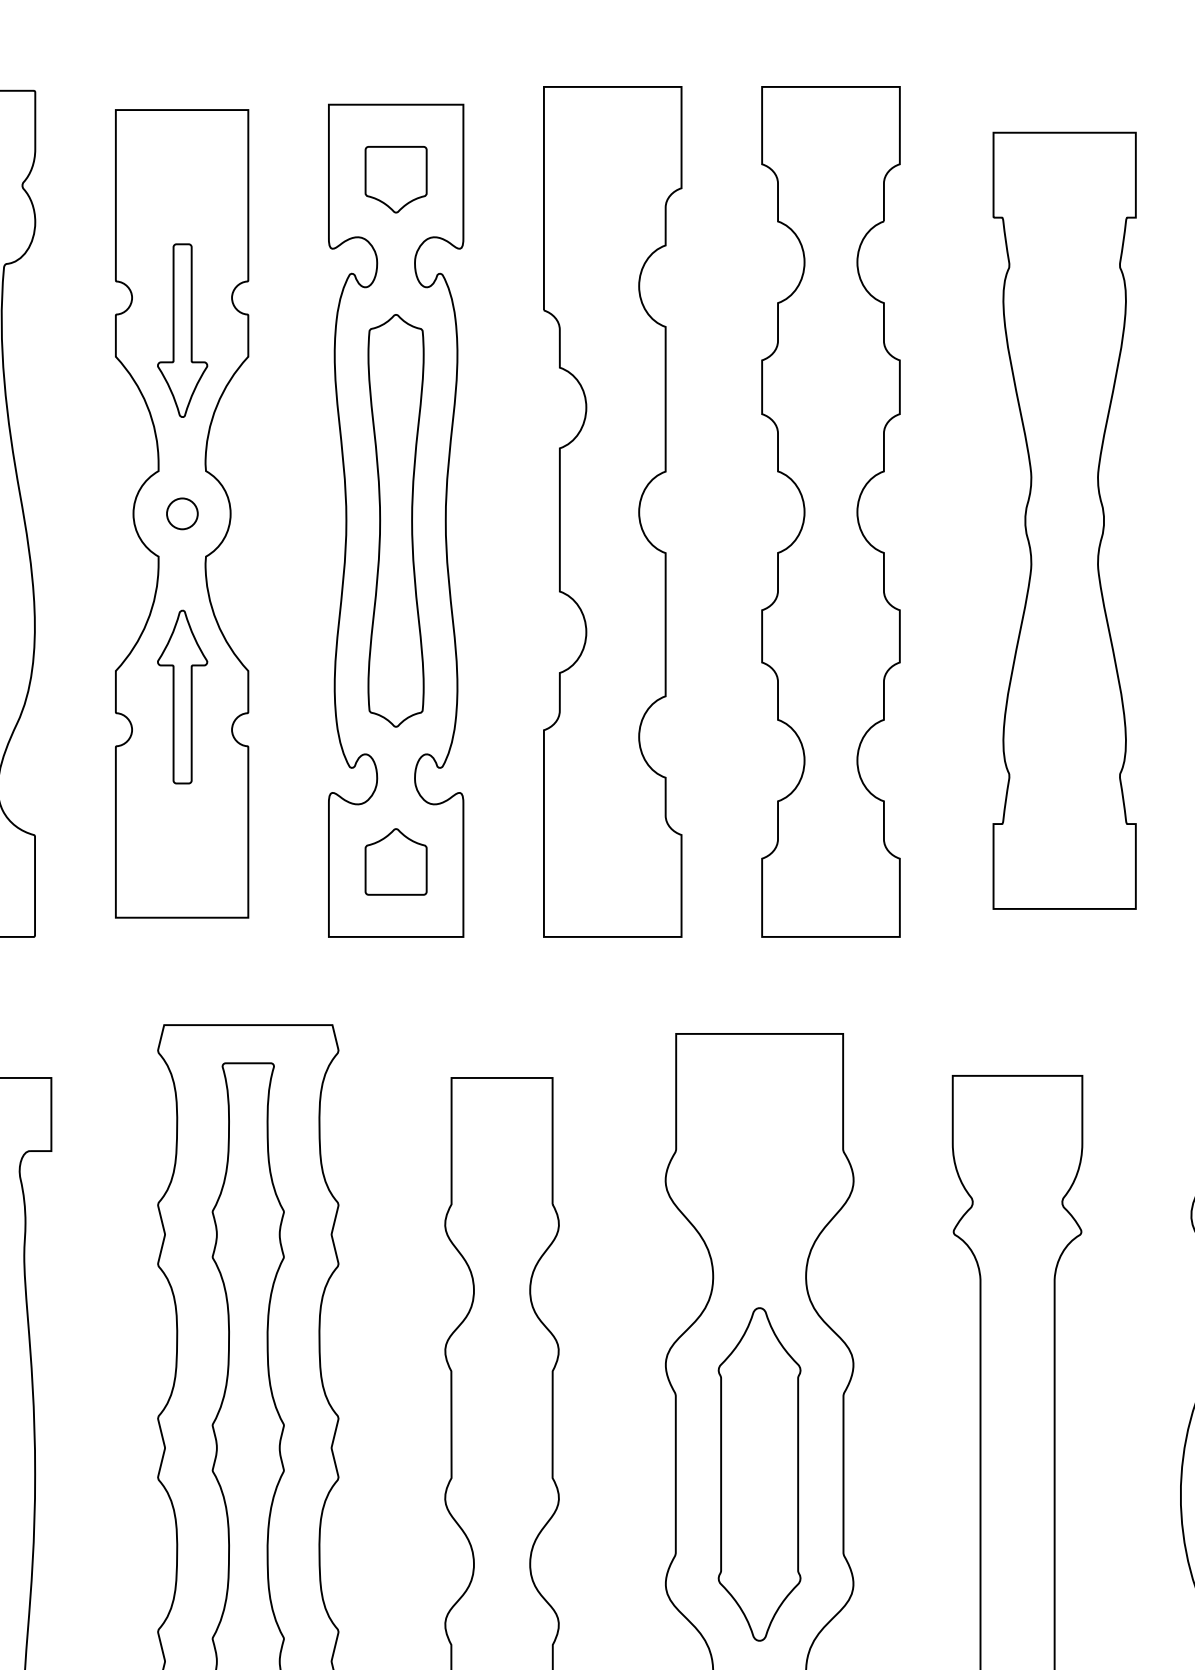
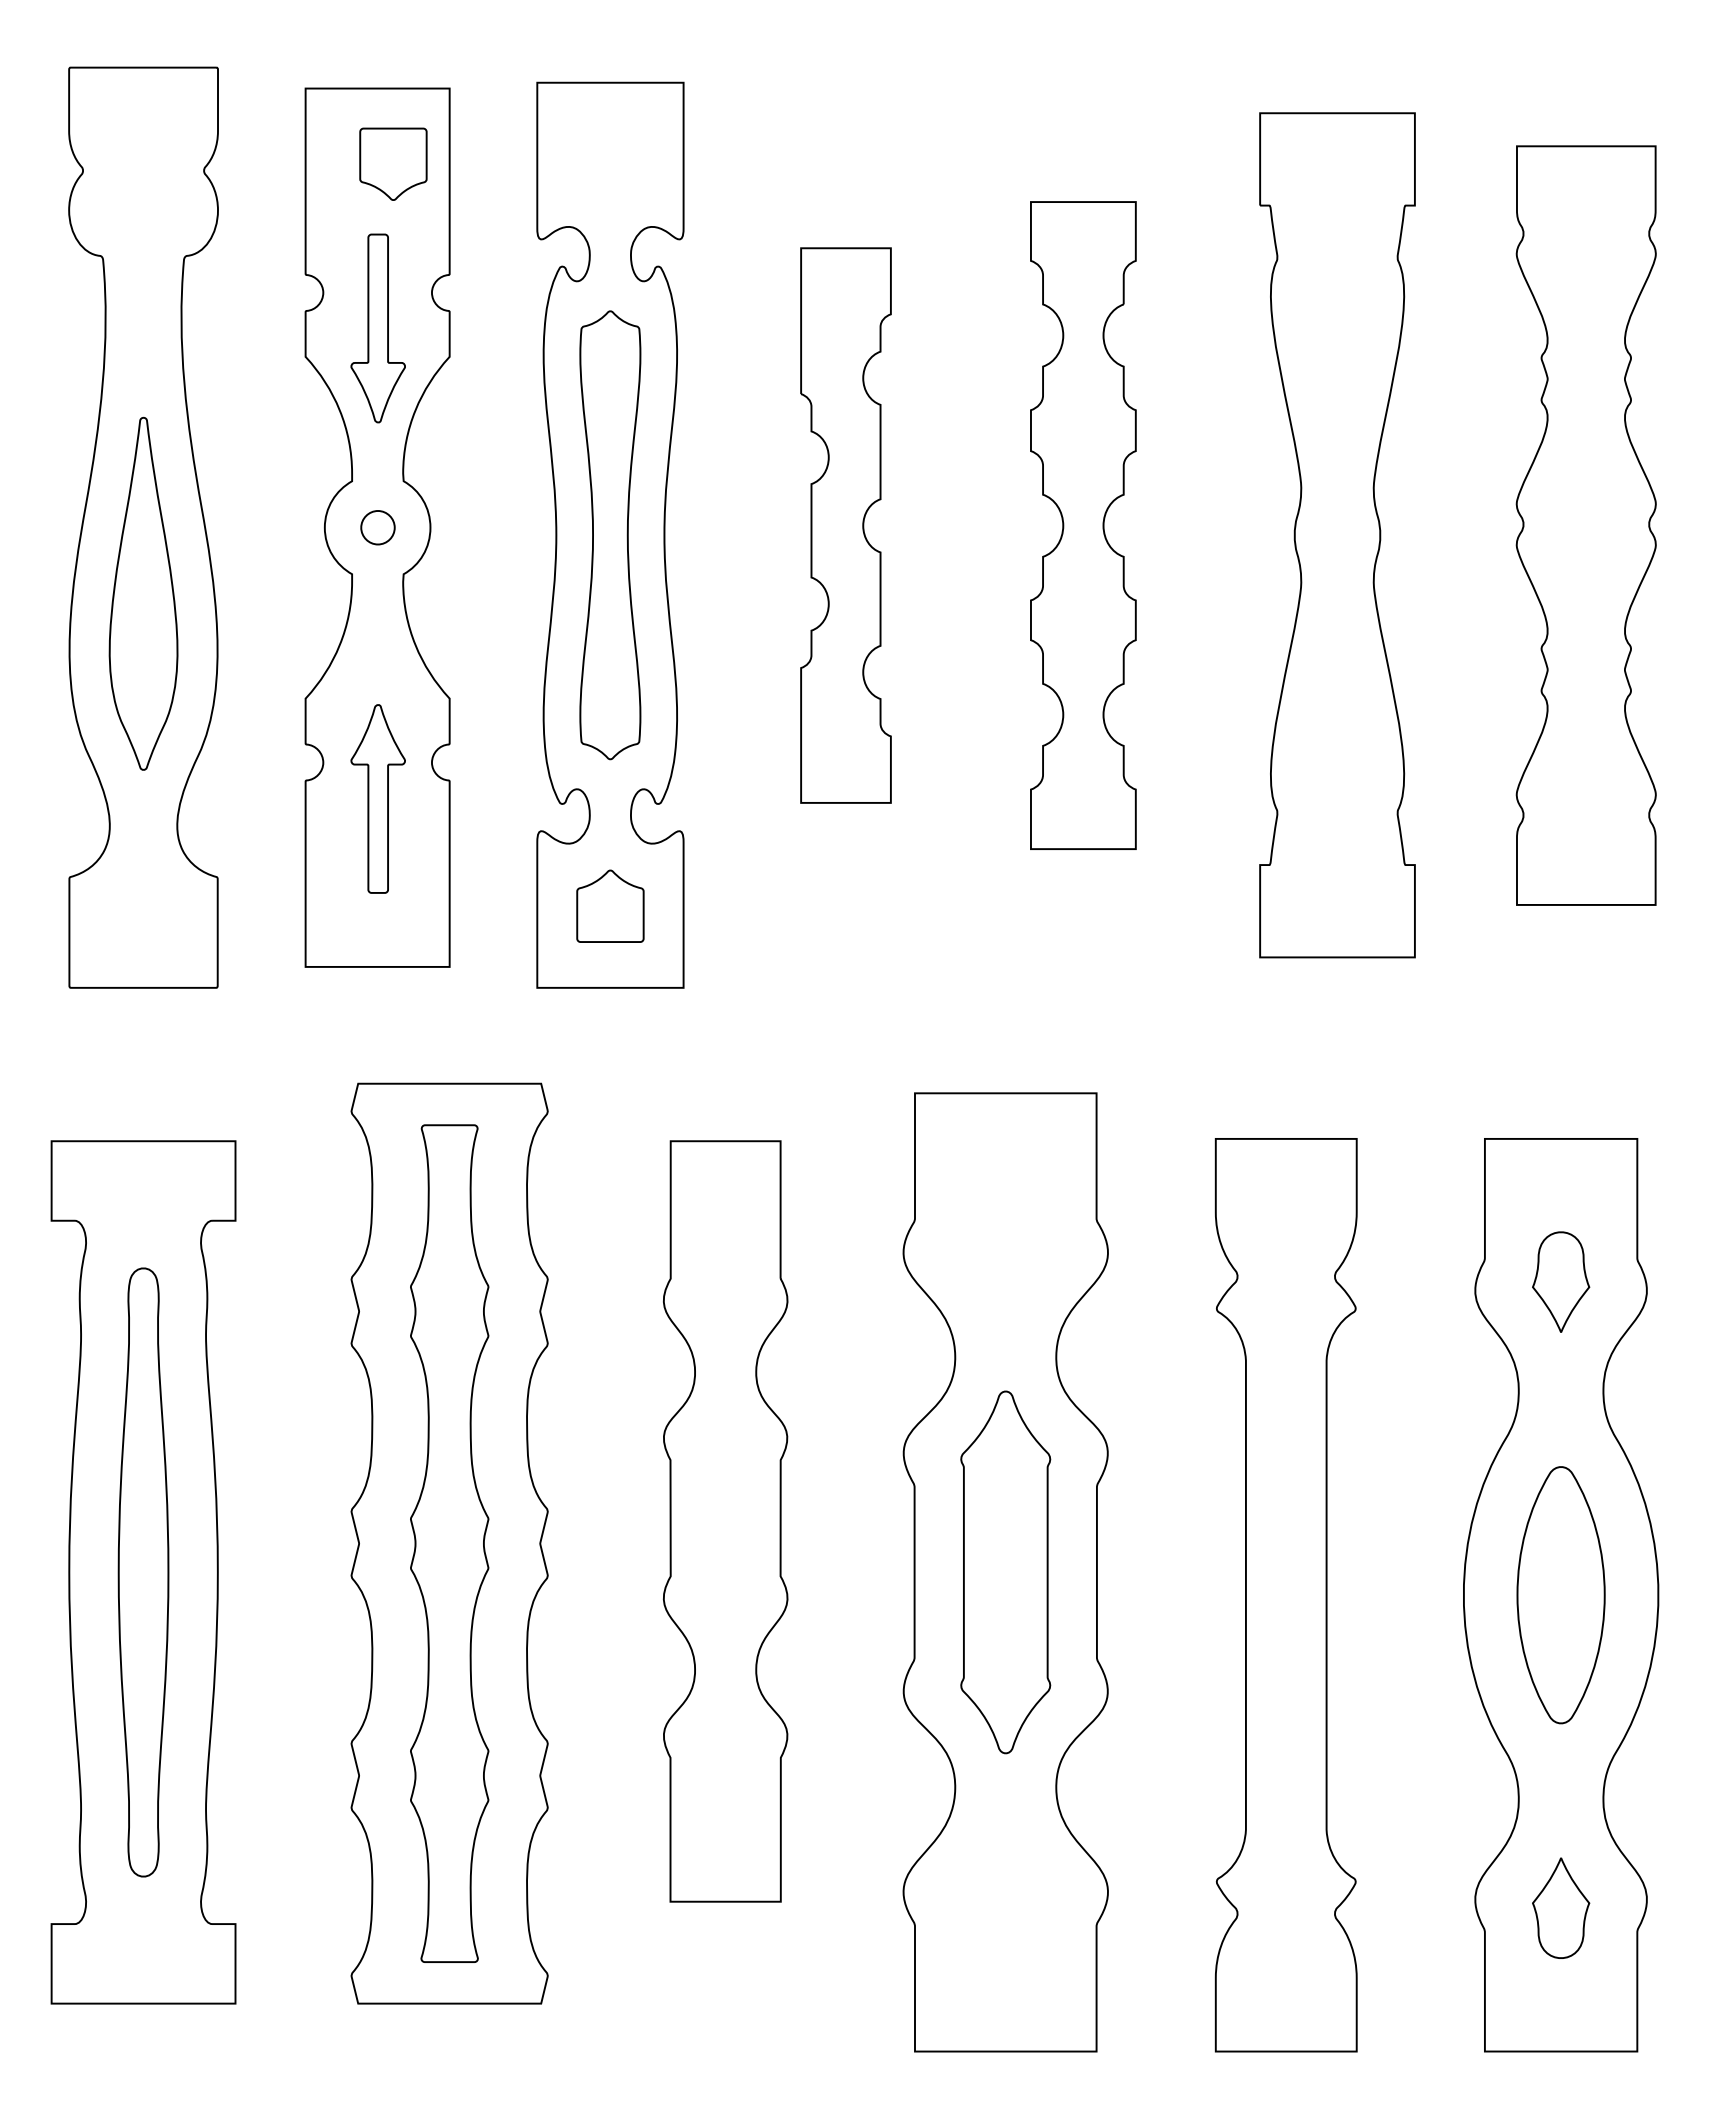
part: (396, 178) -> (393, 163), moved
part: (612, 511) -> (845, 525), size x0.6
part: (831, 511) -> (1083, 525), size x0.7
part: (181, 696) -> (377, 798), moved

